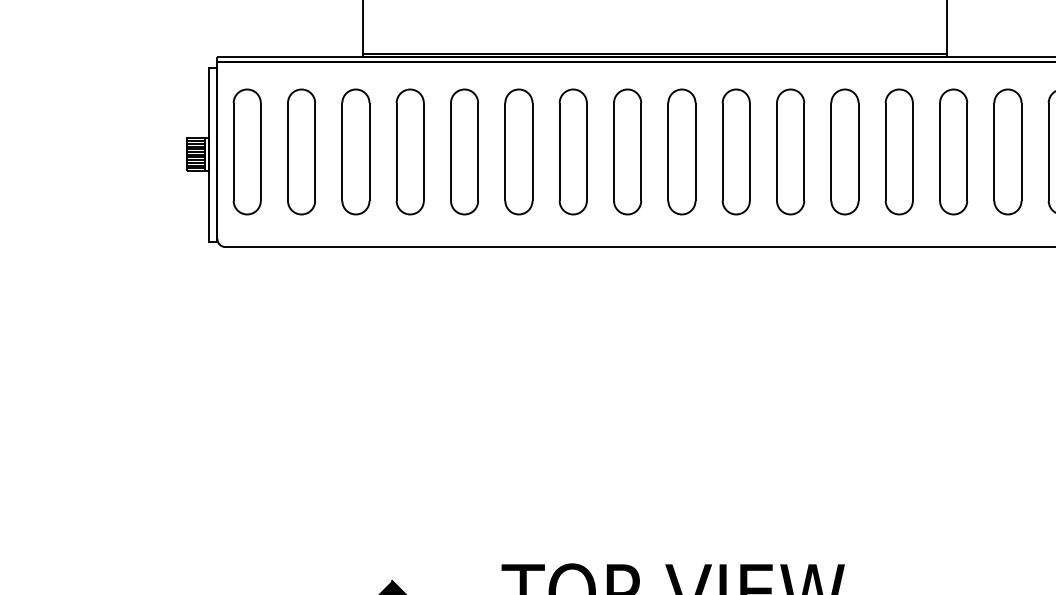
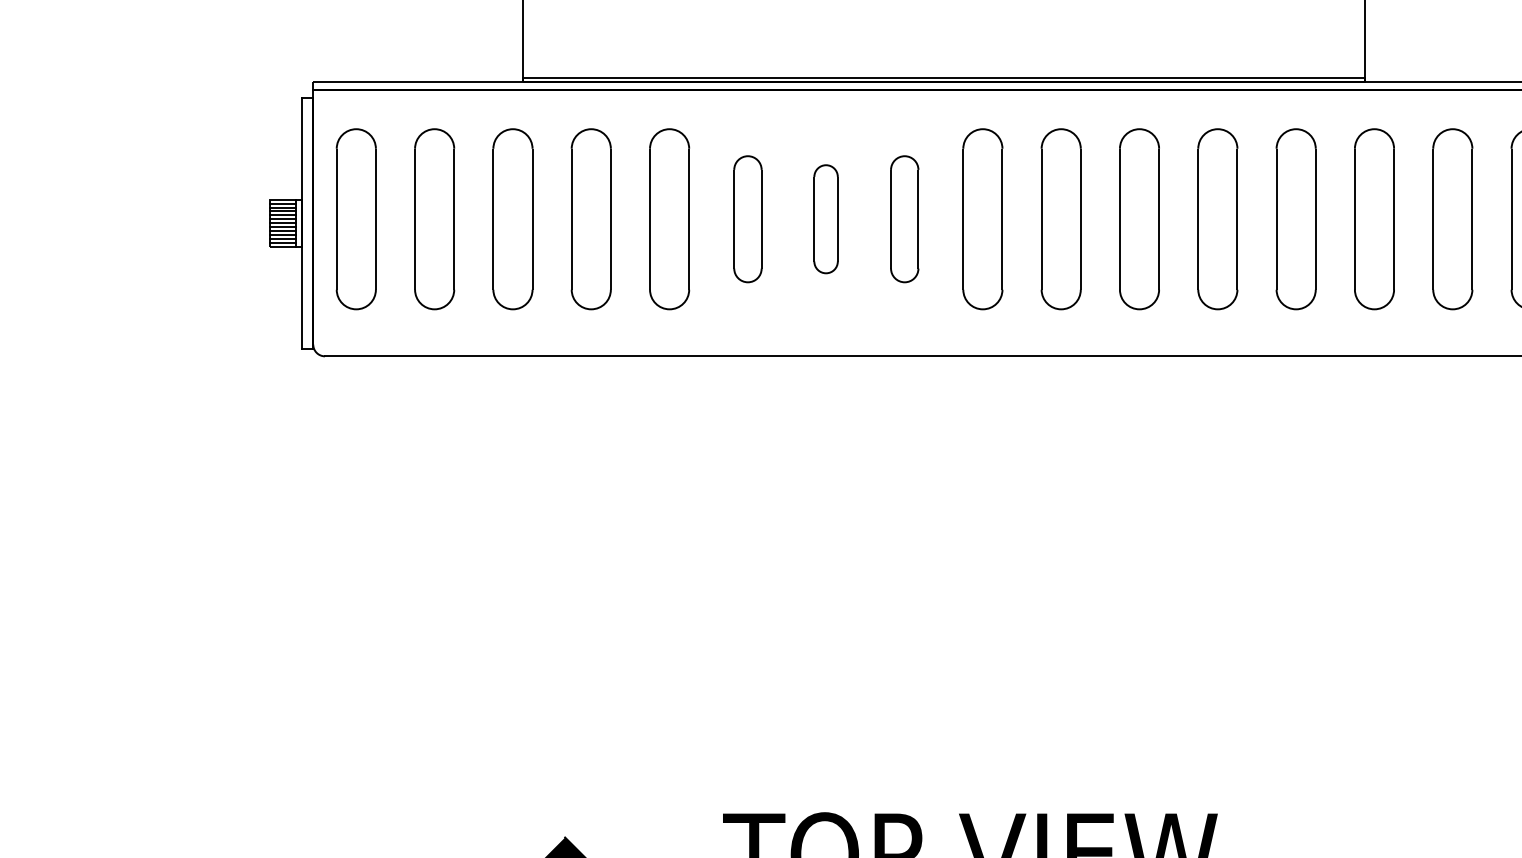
part: (518, 151) -> (747, 218), size x0.7
part: (572, 151) -> (825, 218), size x0.6
part: (627, 151) -> (904, 218), size x0.7

